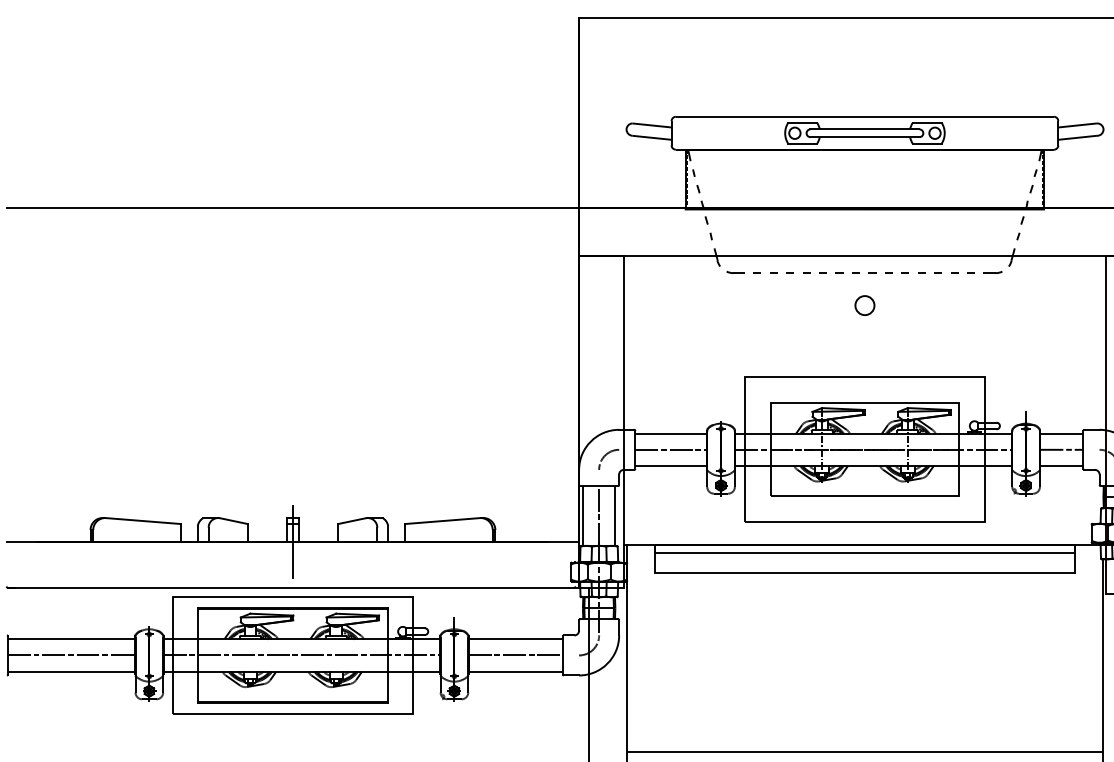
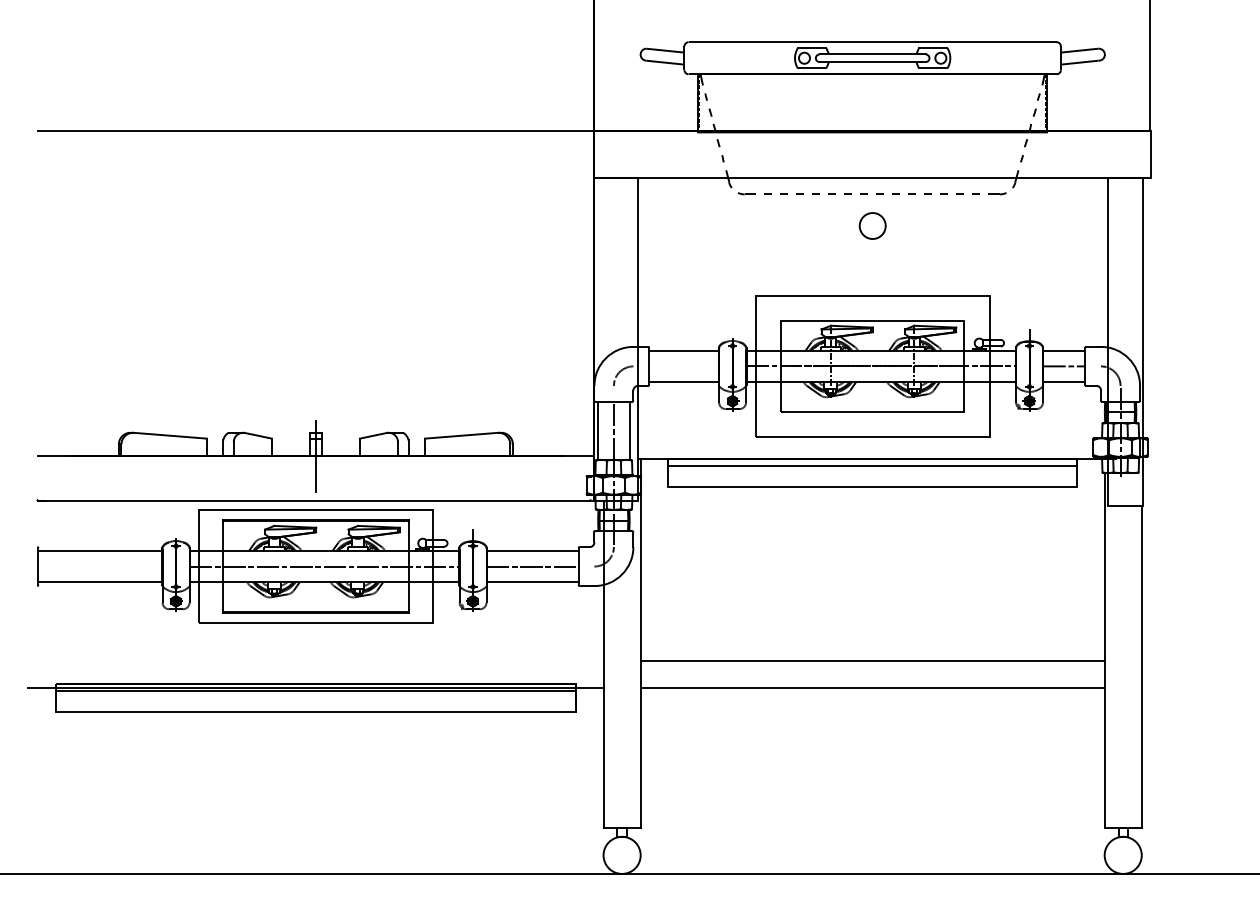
circle: (864, 305) -> (872, 225), size x1.4
line: (670, 449) -> (683, 366), removed
line: (71, 655) -> (100, 566), removed

